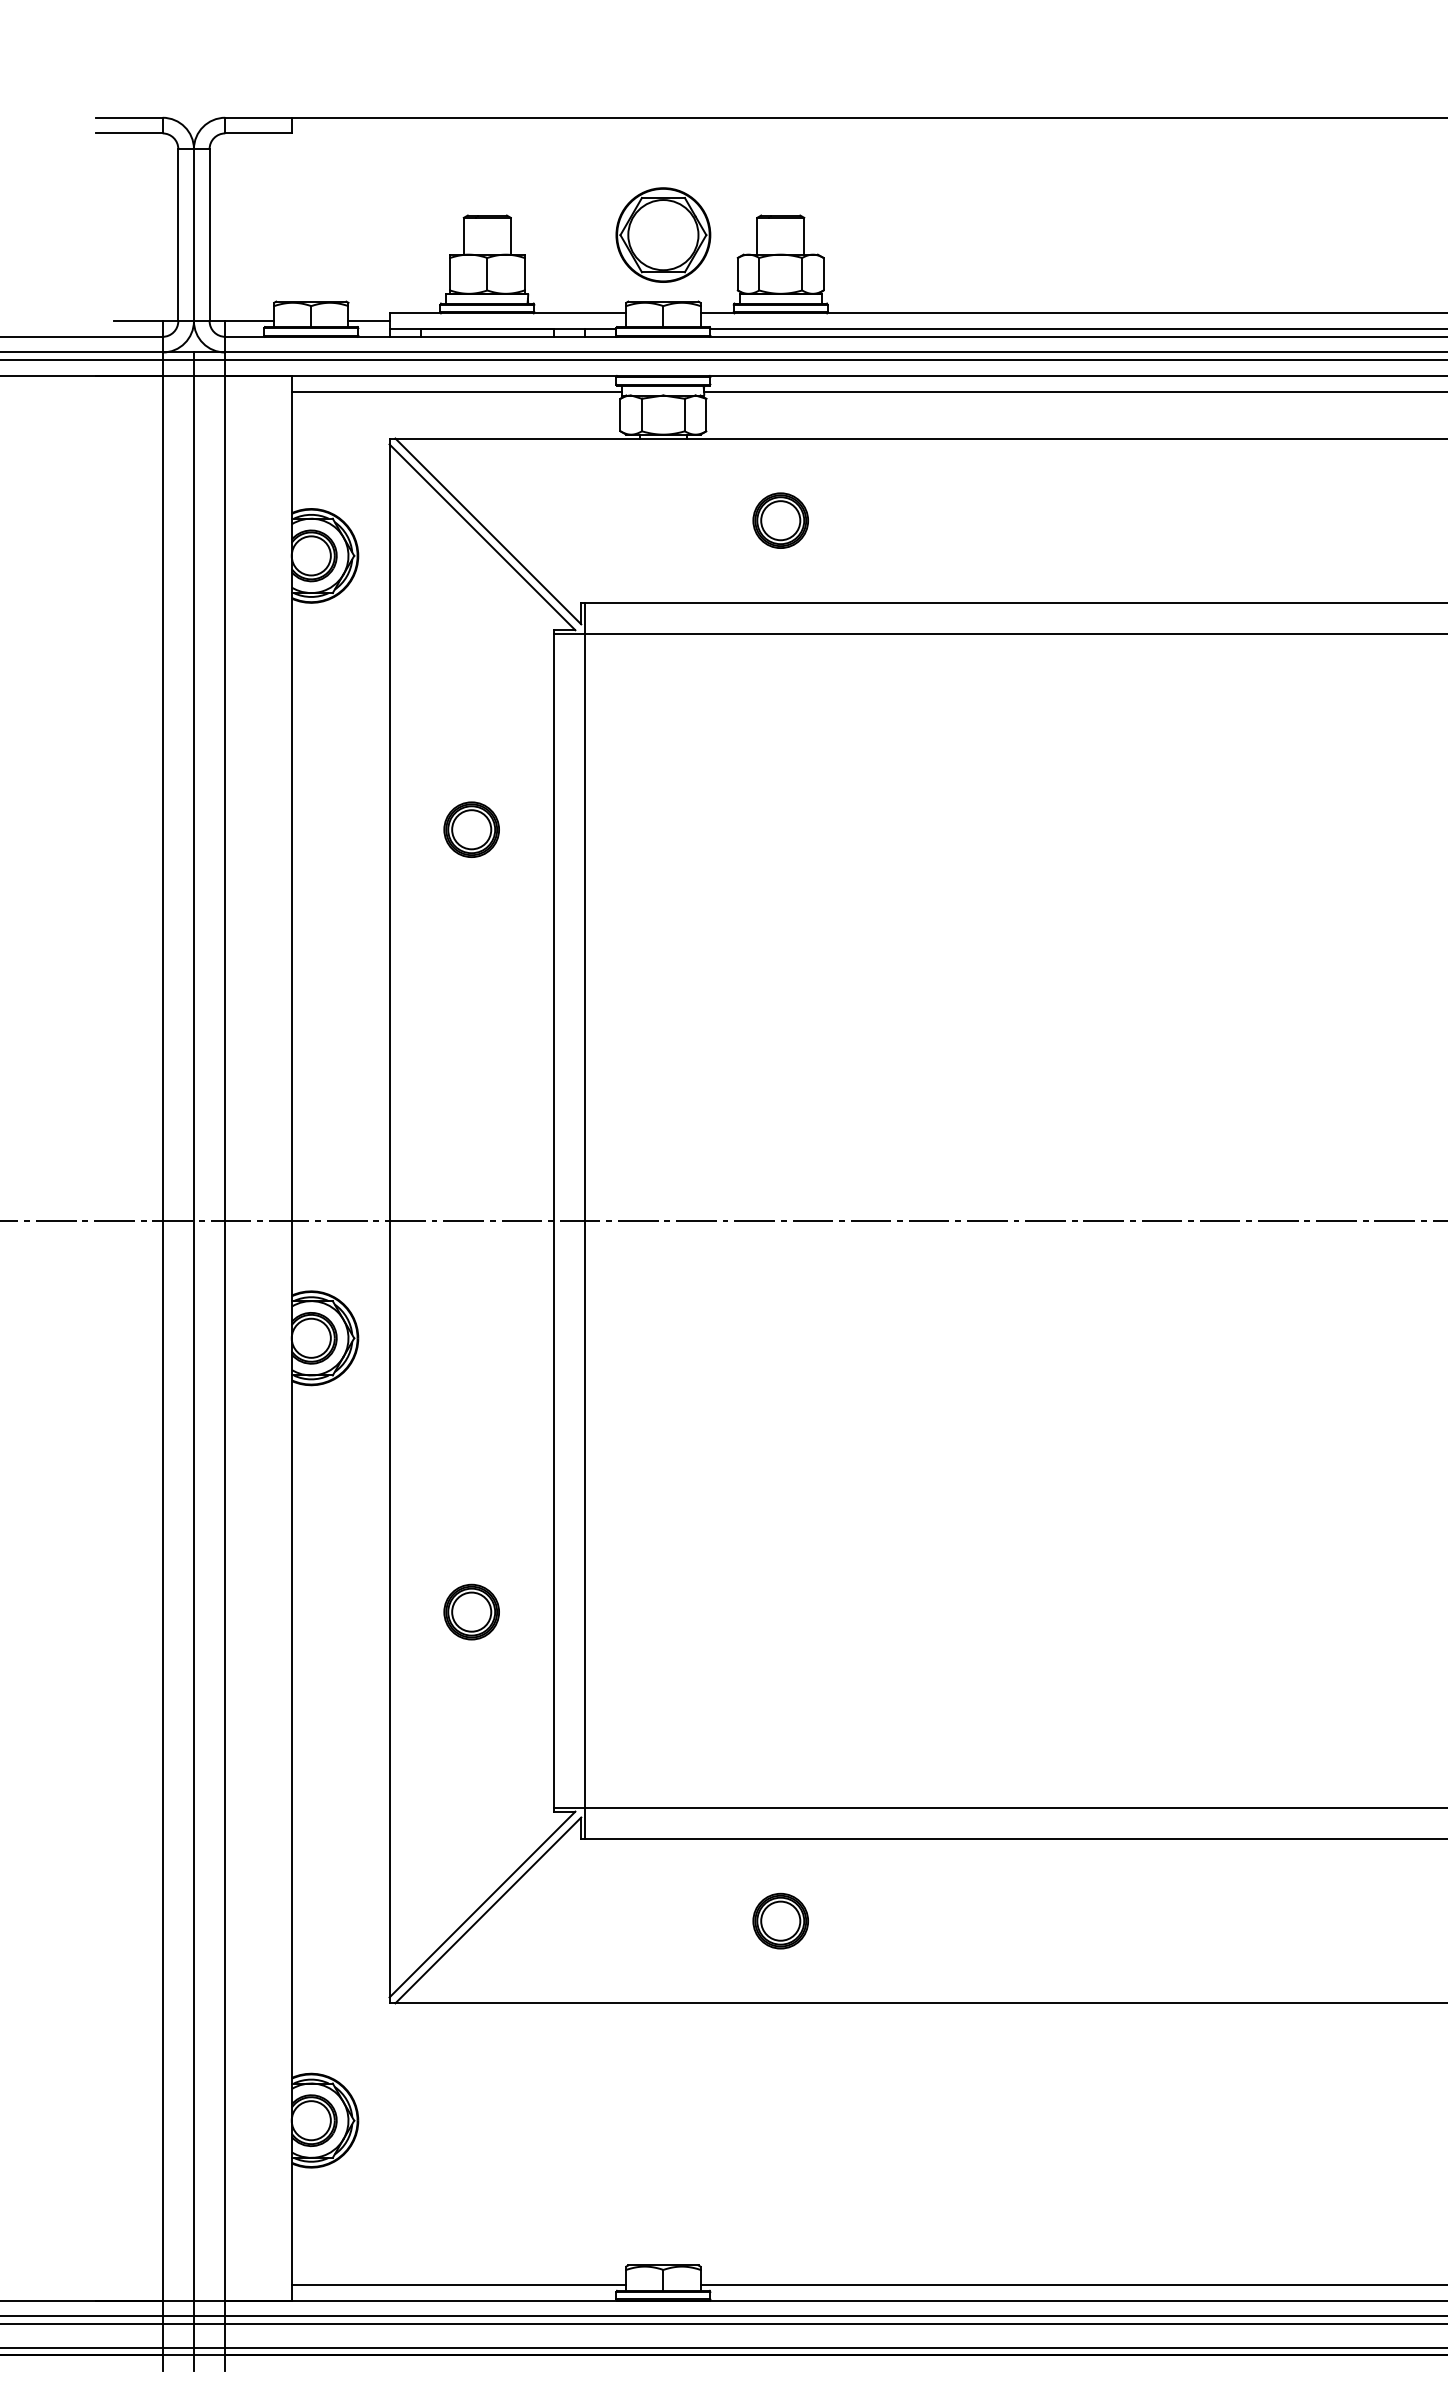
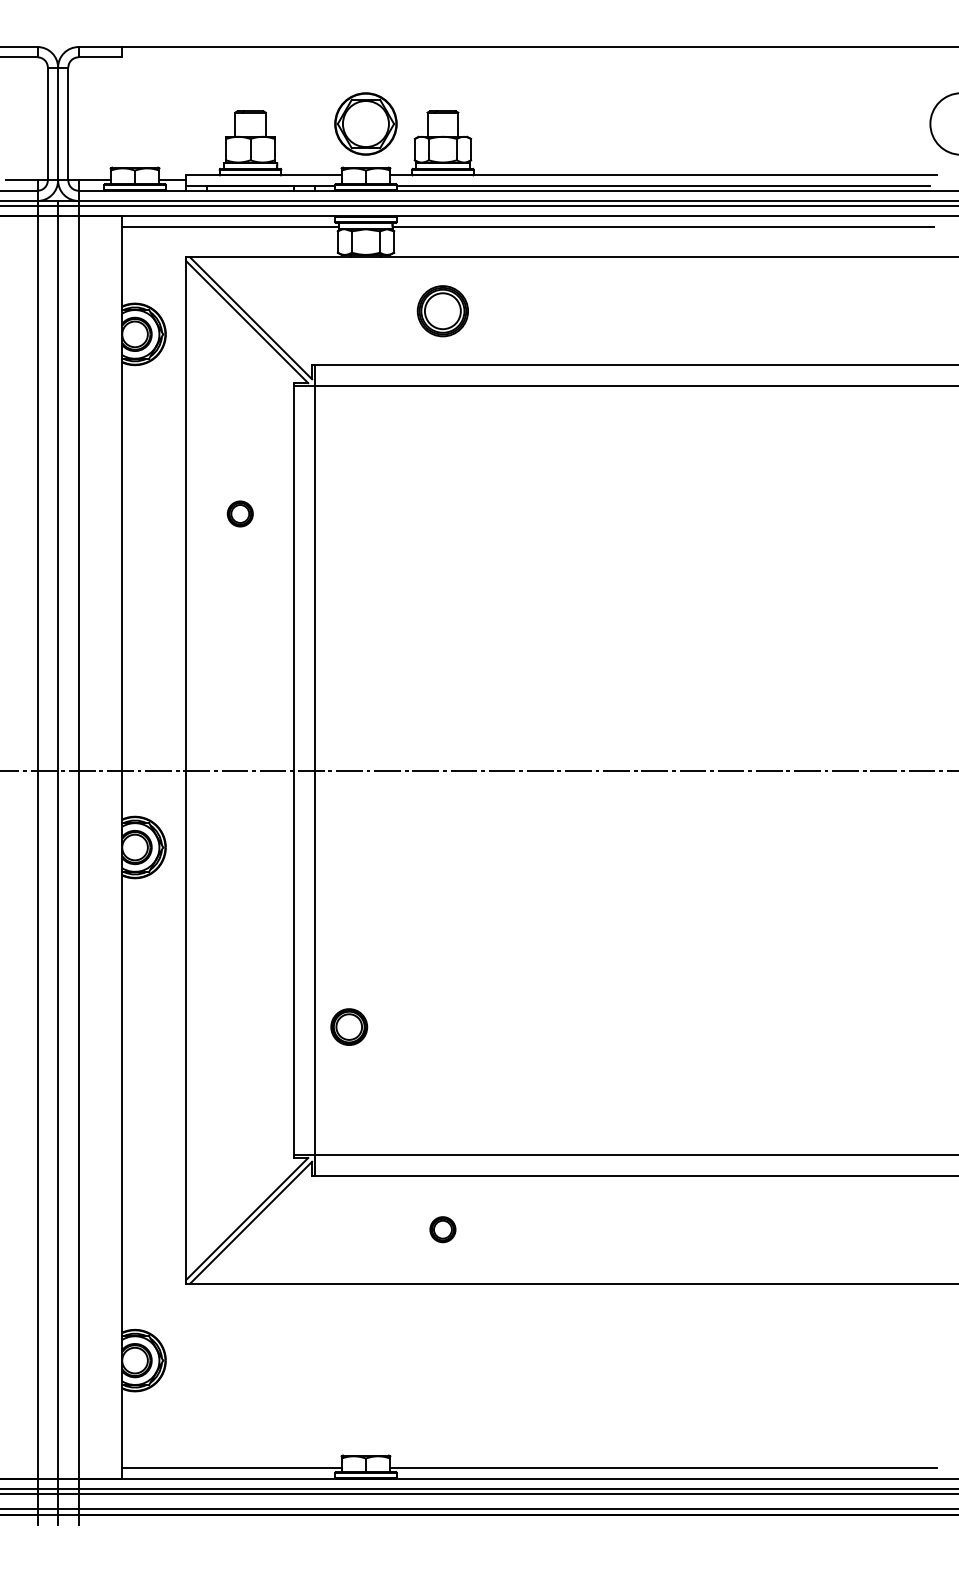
part: (780, 520) -> (442, 311), size x1.4
part: (472, 828) -> (240, 513), size x0.7
part: (472, 1611) -> (349, 1026), moved
part: (780, 1920) -> (442, 1229), size x0.7

